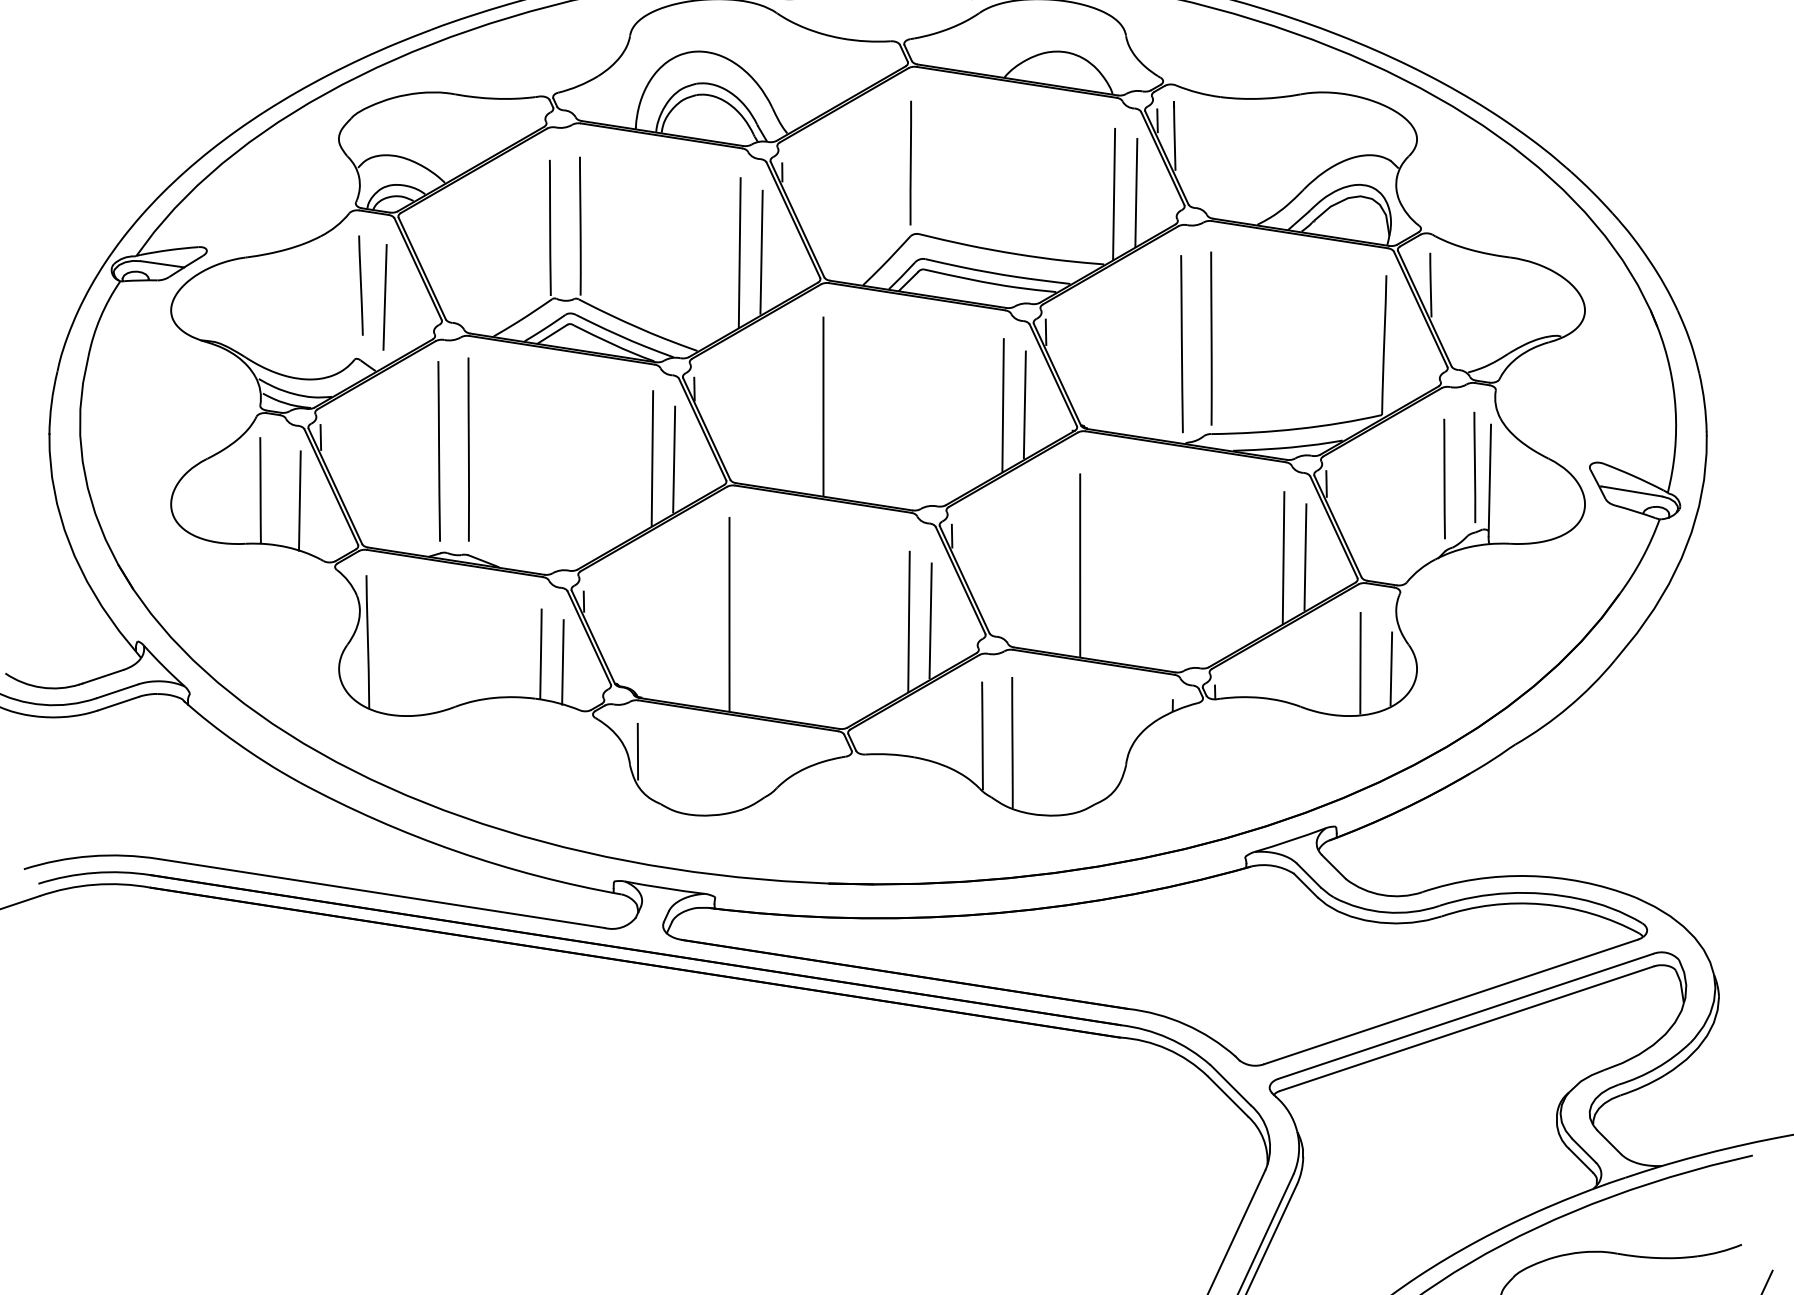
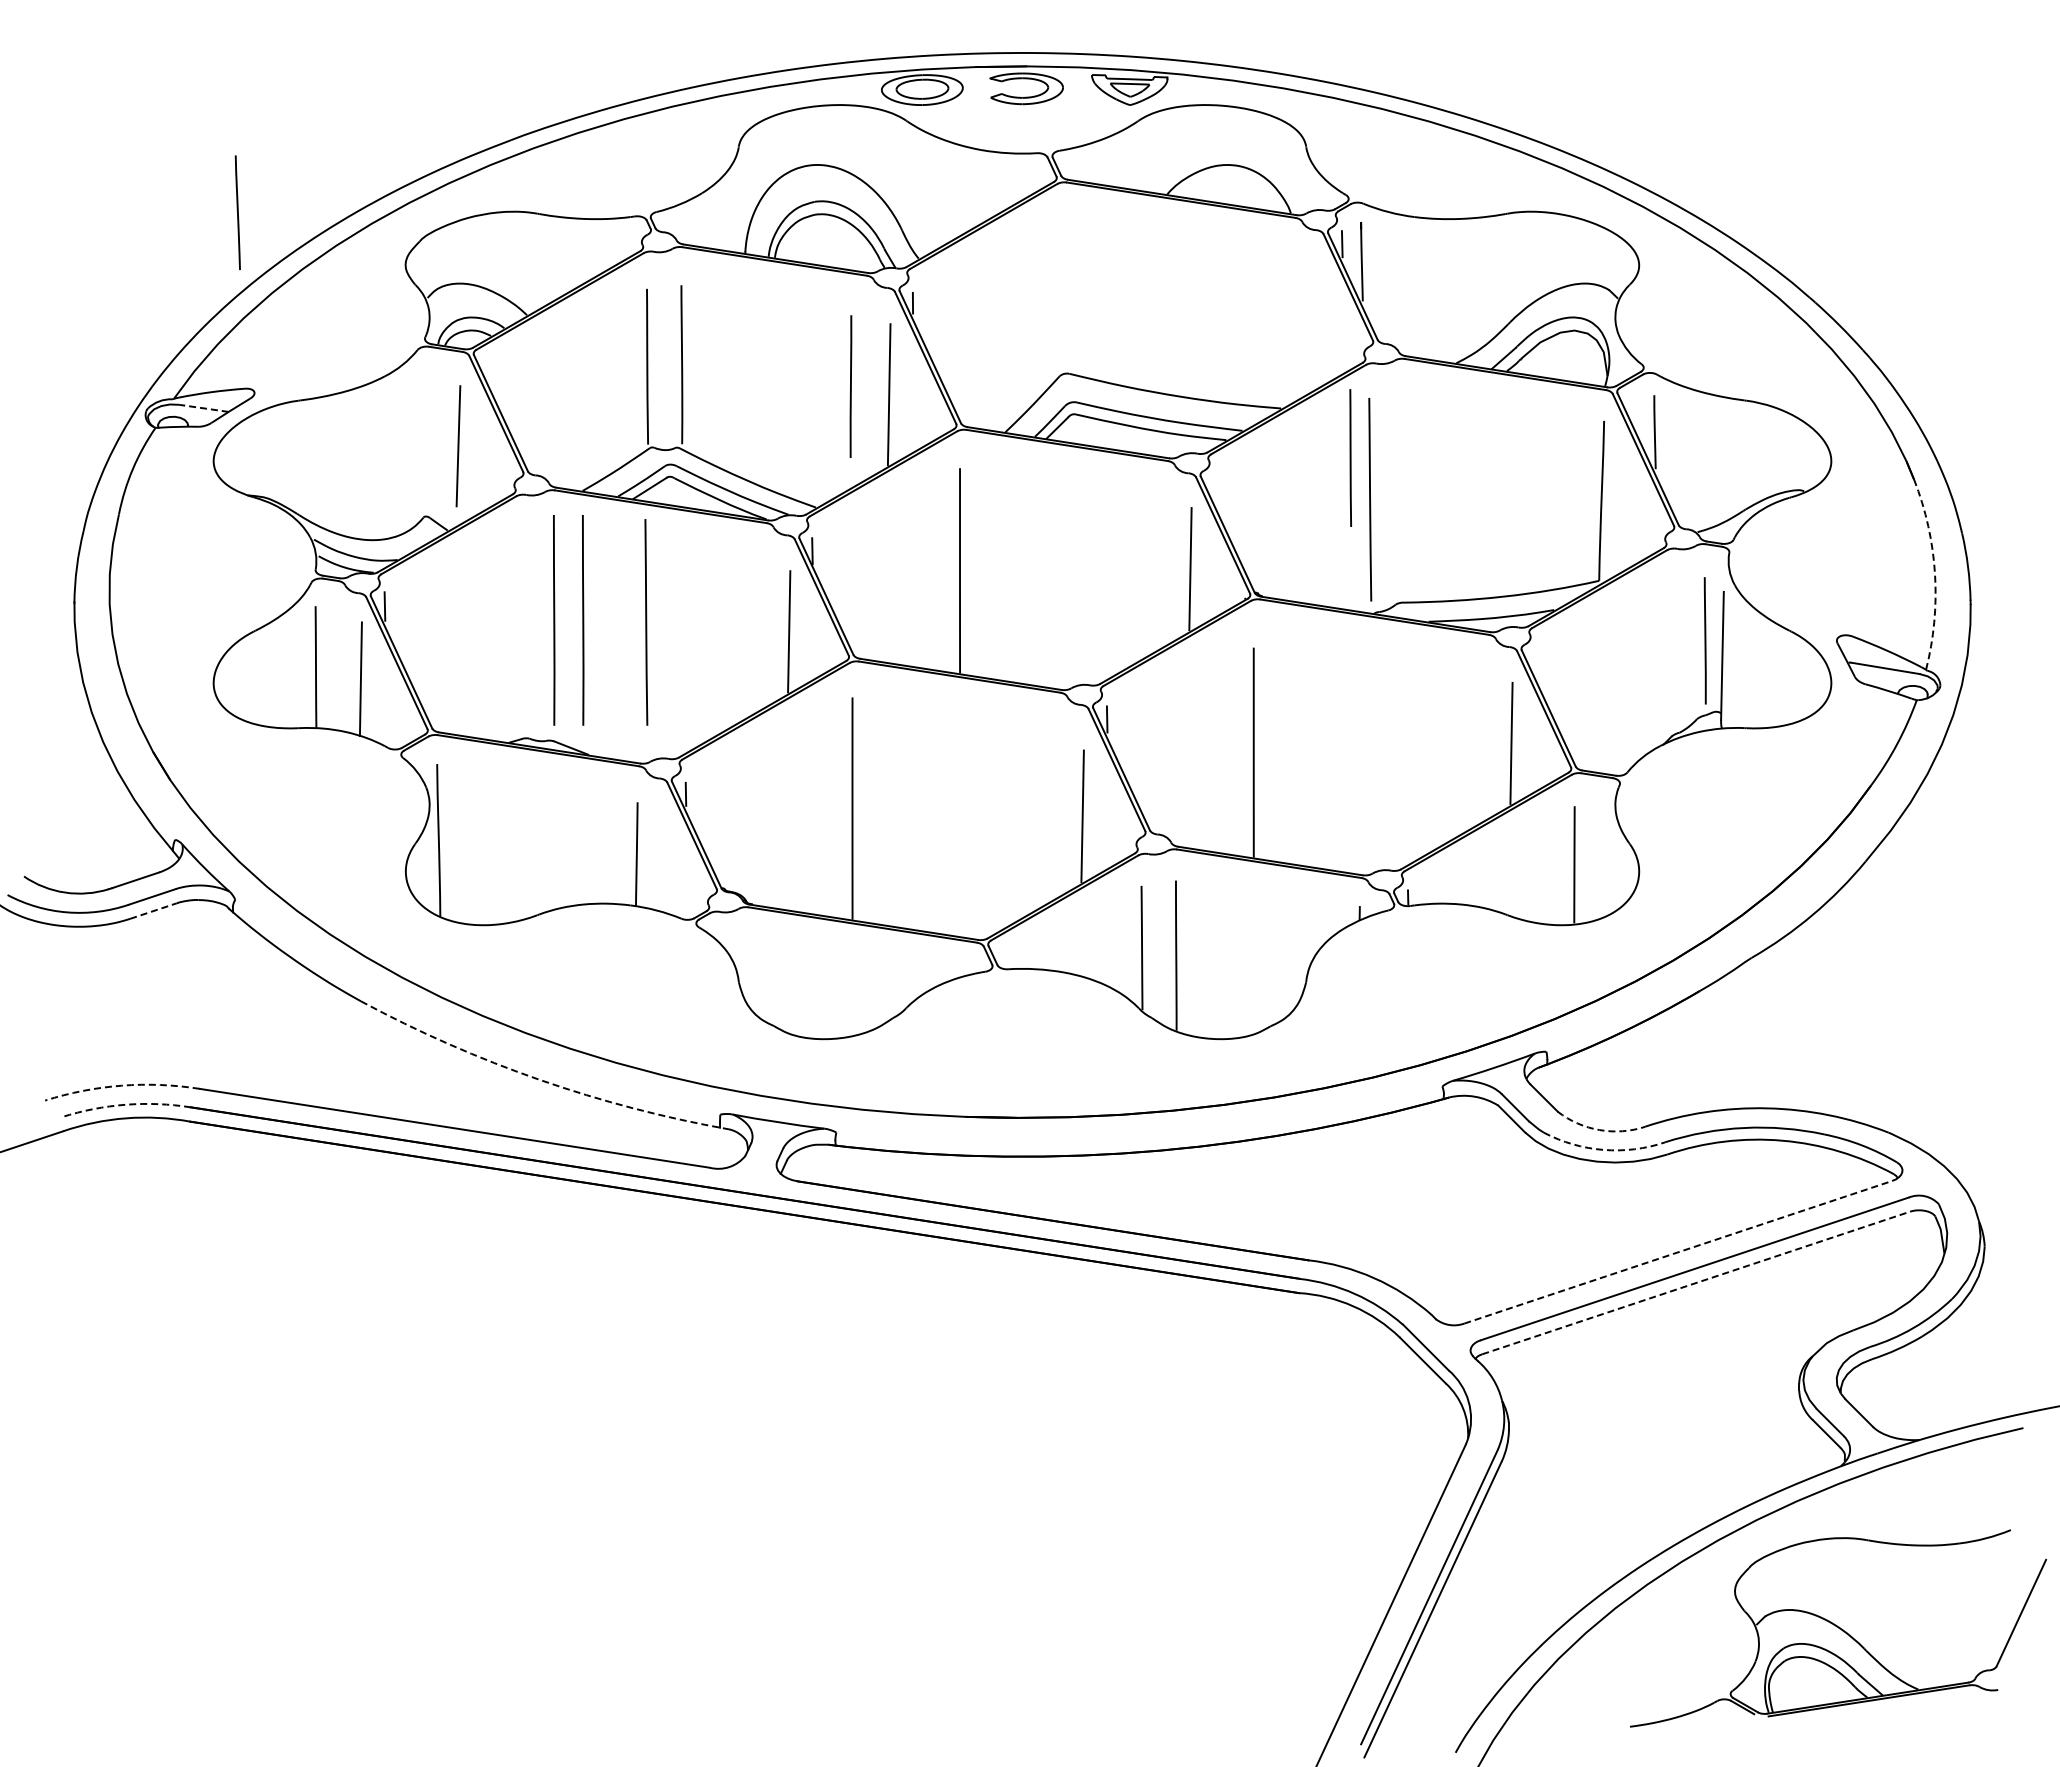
line: (910, 163) -> (850, 386), moved
line: (1135, 191) -> (1317, 325), removed
line: (1114, 193) -> (1292, 327), removed
line: (739, 252) -> (864, 394), removed
line: (162, 264) -> (203, 408), solid -> dashed
line: (360, 285) -> (237, 212), moved
line: (1045, 331) -> (1214, 485), removed
line: (1211, 337) -> (1403, 492), removed
line: (1003, 405) -> (1165, 569), removed
arc: (1676, 409) -> (1935, 574), solid -> dashed
line: (494, 449) -> (583, 620), added
line: (439, 451) -> (646, 622), moved
line: (652, 458) -> (764, 630), removed
line: (1444, 478) -> (1350, 457), moved
line: (1326, 483) -> (1535, 659), removed
line: (1283, 558) -> (1486, 744), removed
line: (908, 621) -> (1057, 817), removed
line: (562, 662) -> (661, 863), removed
line: (1391, 668) -> (1609, 870), removed
line: (118, 704) -> (153, 911), solid -> dashed
line: (637, 751) -> (747, 965), removed
arc: (455, 850) -> (539, 1079), solid -> dashed
arc: (90, 856) -> (121, 1085), solid -> dashed
arc: (94, 872) -> (125, 1104), solid -> dashed
arc: (1382, 895) -> (1599, 1130), solid -> dashed
arc: (1385, 912) -> (1603, 1149), solid -> dashed
line: (1451, 1002) -> (1678, 1252), solid -> dashed
line: (1467, 1028) -> (1696, 1282), solid -> dashed

